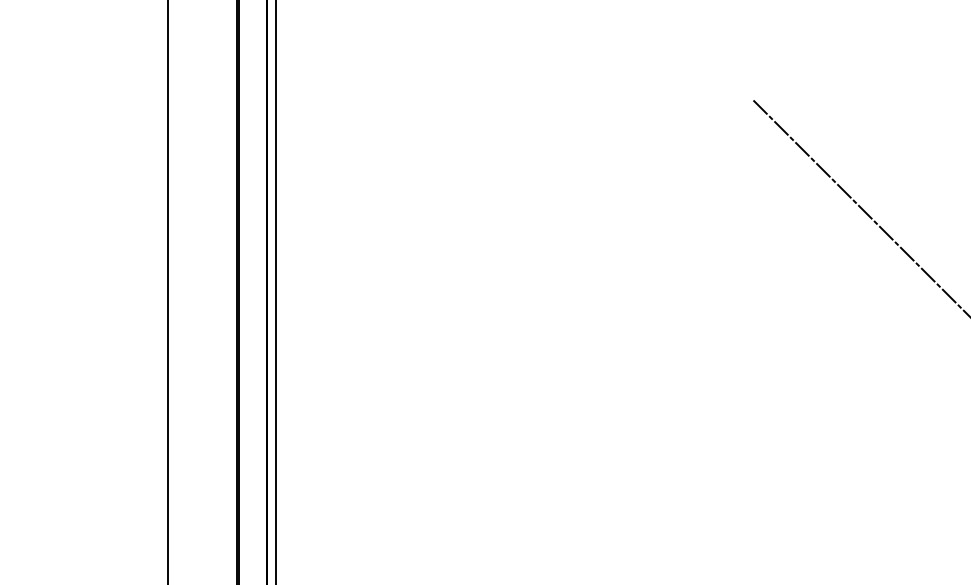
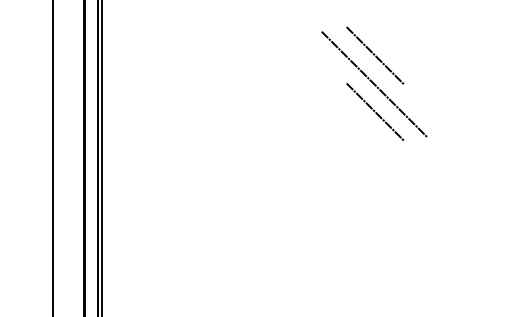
line: (870, 152) -> (375, 55), added
line: (870, 273) -> (375, 111), added

